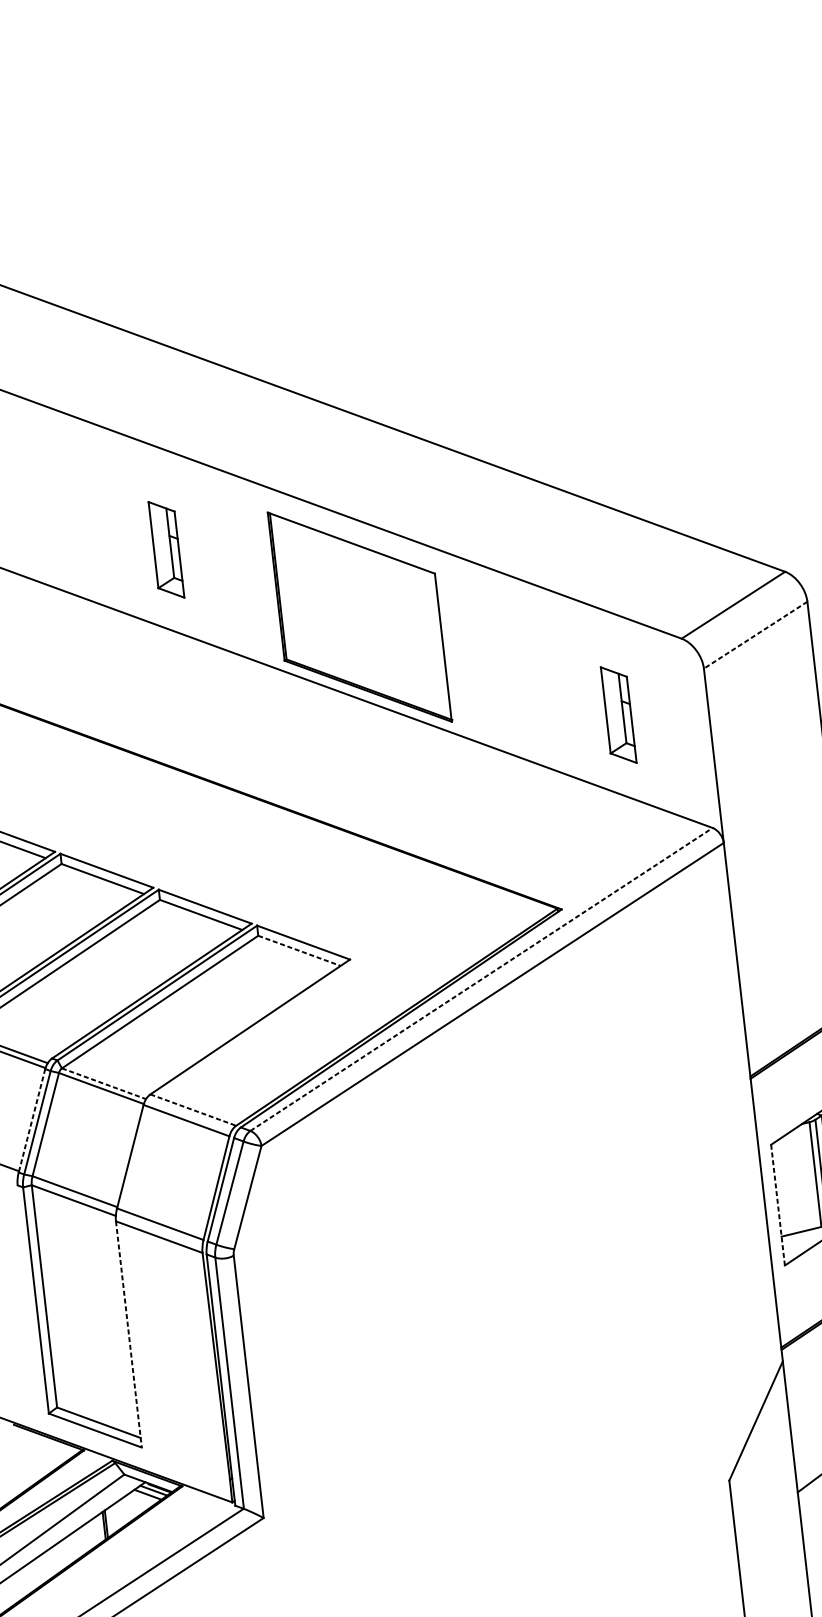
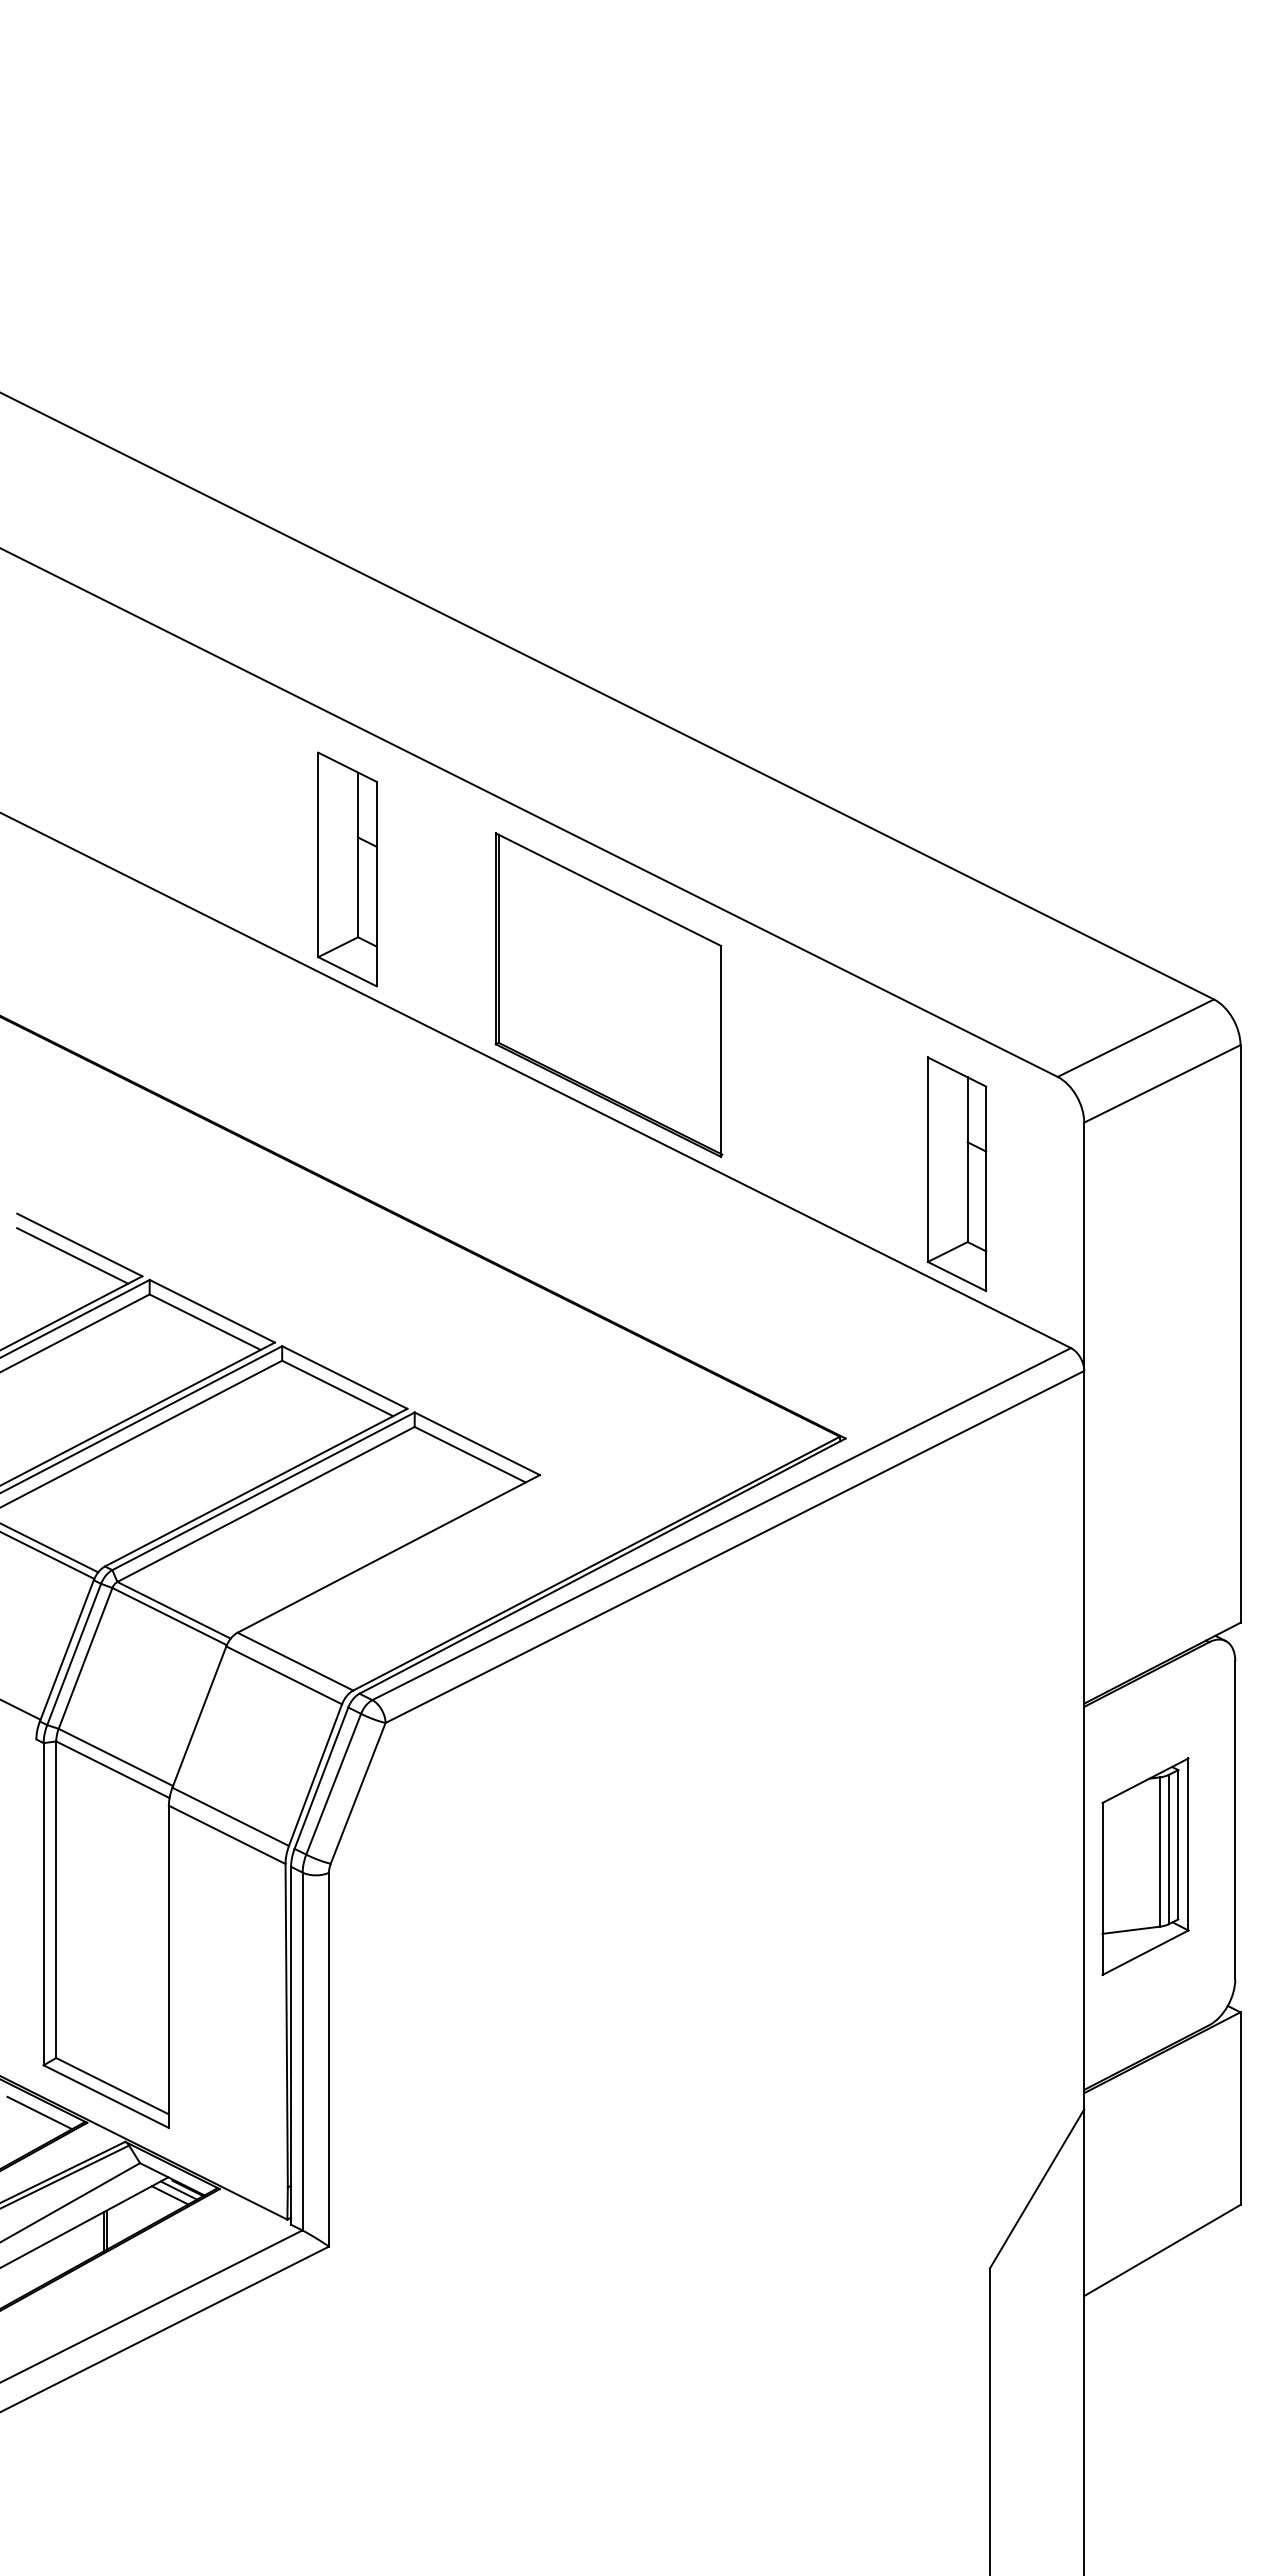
part: (166, 549) -> (347, 869), size x1.67
line: (755, 635) -> (1161, 1084), dashed -> solid
part: (618, 715) -> (956, 1174), size x1.67
line: (299, 950) -> (470, 1454), dashed -> solid
line: (482, 978) -> (722, 1523), dashed -> solid
line: (104, 1083) -> (174, 1610), dashed -> solid
line: (193, 1109) -> (295, 1661), dashed -> solid
line: (31, 1120) -> (66, 1650), dashed -> solid
line: (777, 1204) -> (1102, 1888), dashed -> solid
line: (128, 1334) -> (168, 1967), dashed -> solid
line: (49, 1447) -> (39, 2112), added

